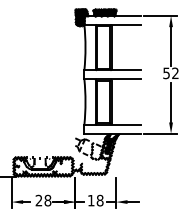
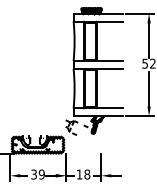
hatch: (80, 16) -> (70, 14), removed
hatch: (94, 156) -> (82, 136), removed
text: (42, 200) -> (37, 174), 28 -> 39

